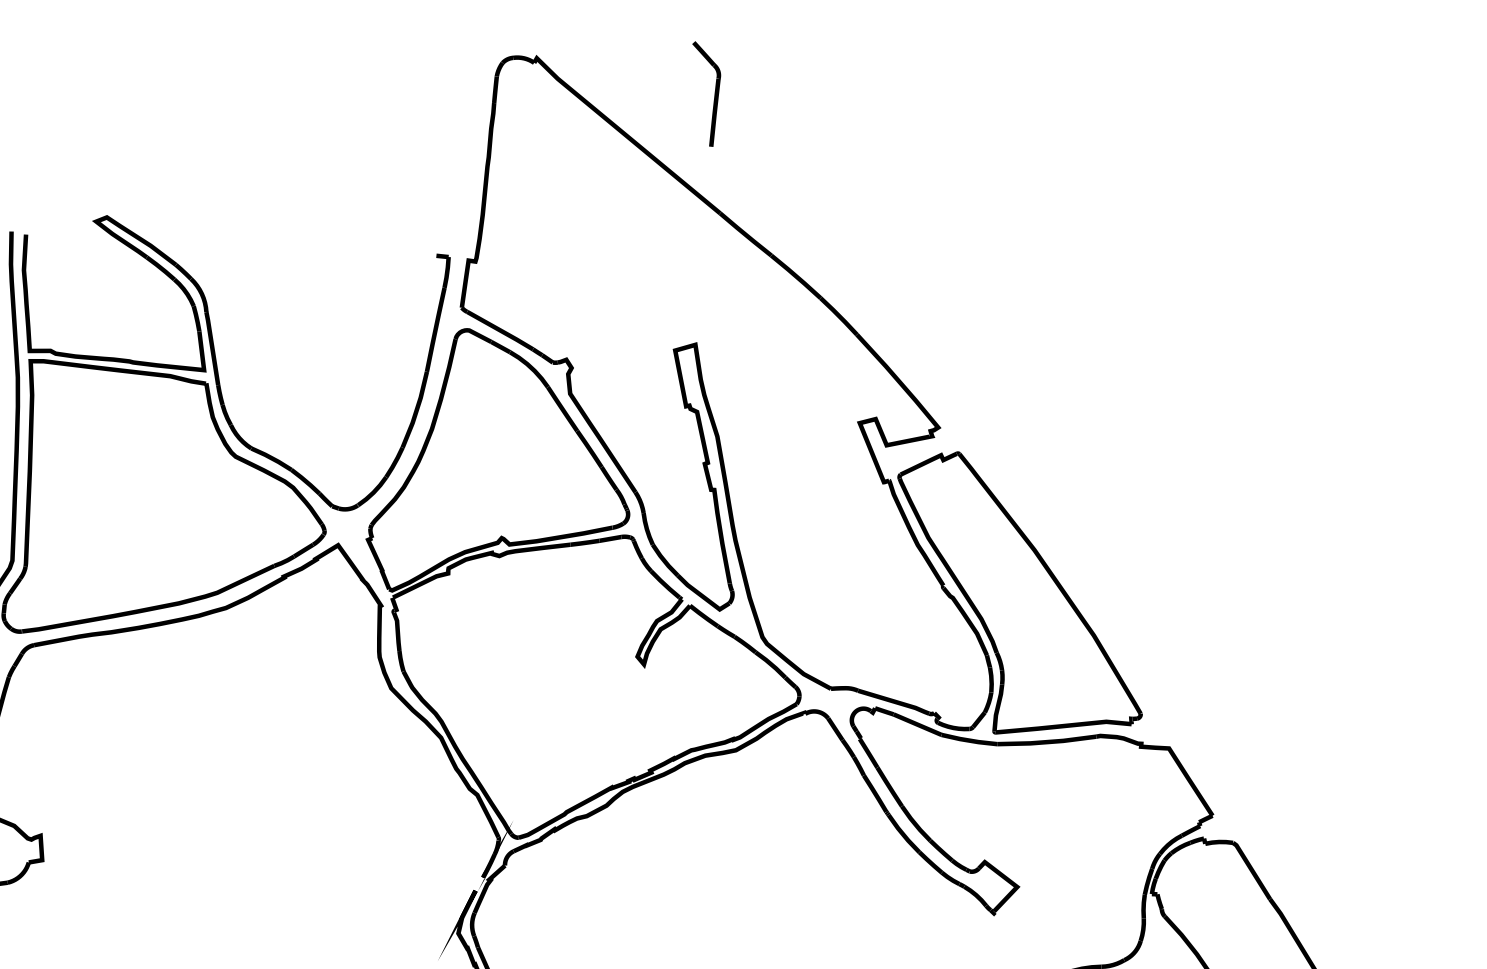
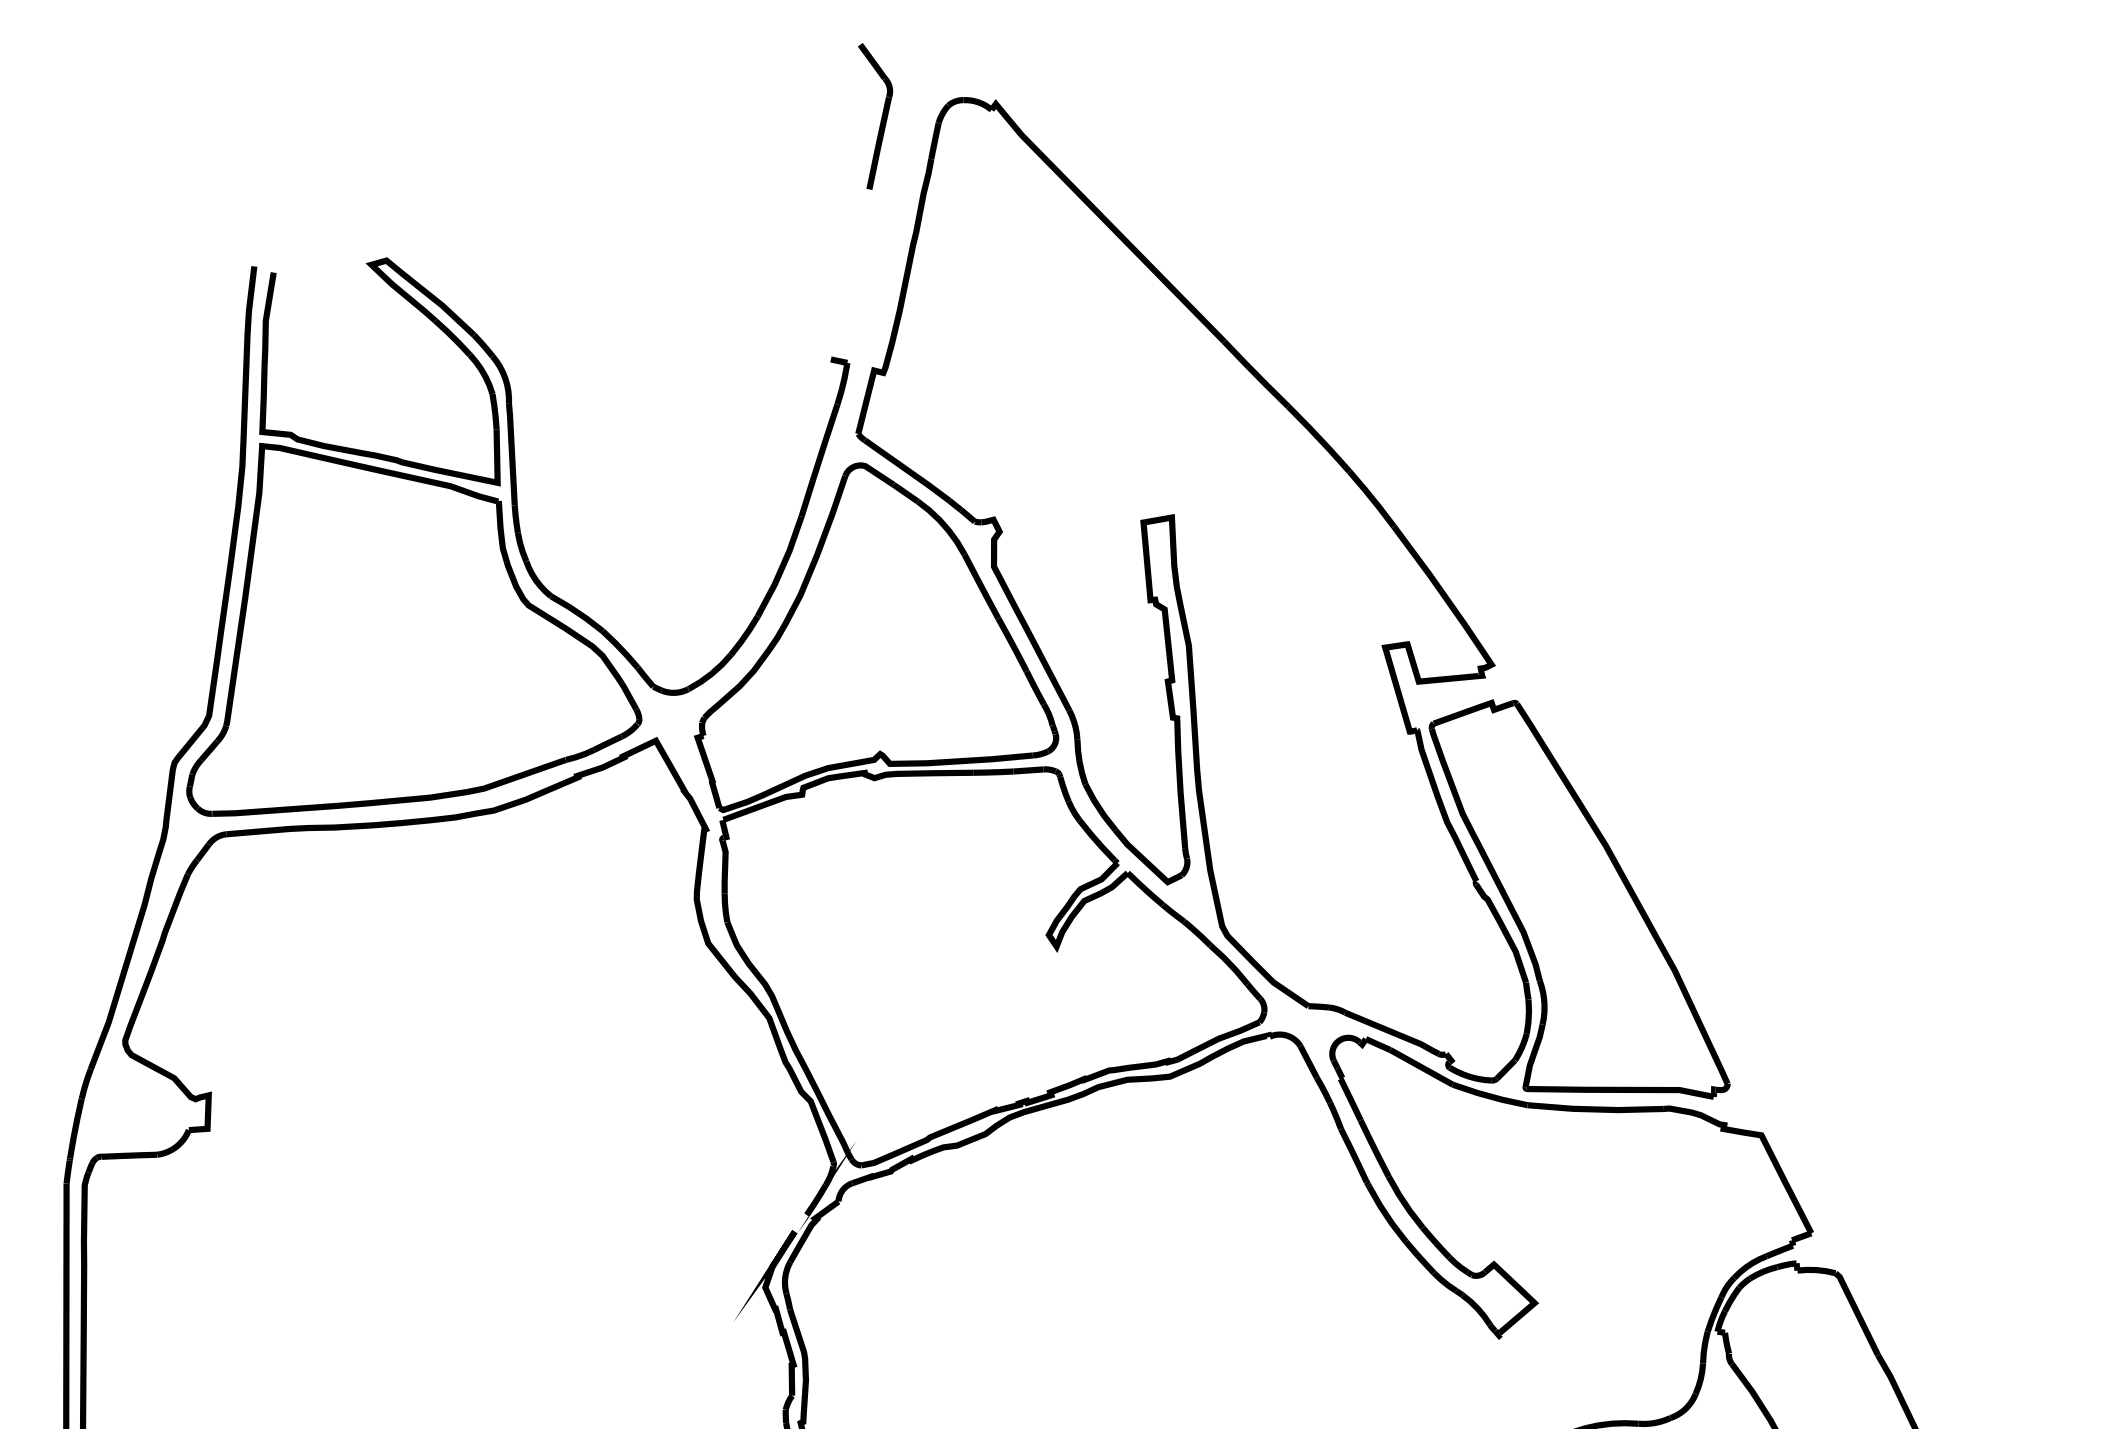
curve: (714, 93) -> (881, 116), moved

